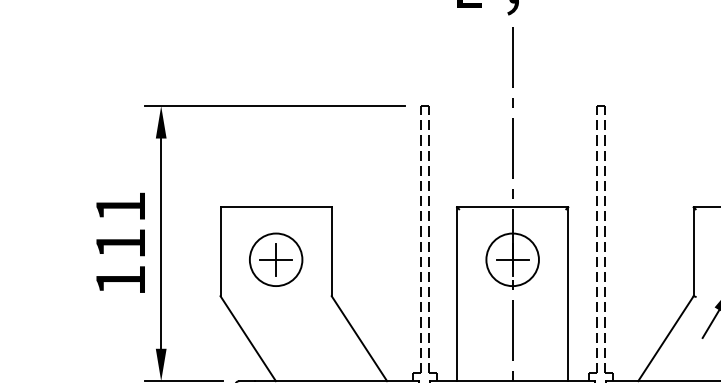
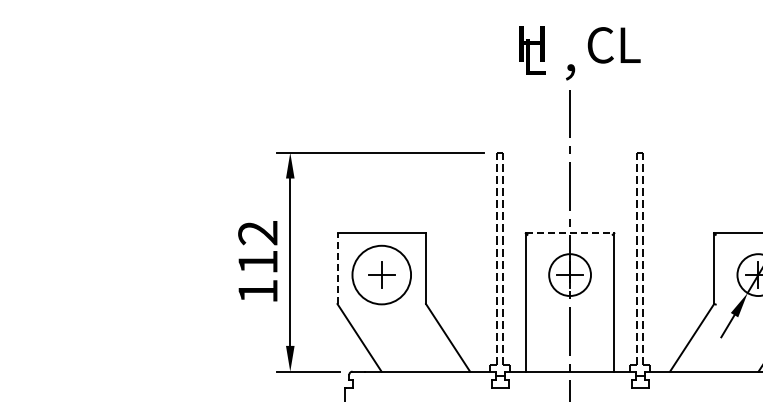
text: (120, 207) -> (257, 233), 111 -> 112
line: (513, 207) -> (570, 233), solid -> dashed
line: (220, 251) -> (337, 268), solid -> dashed
circle: (275, 260) -> (381, 275), size x1.4

